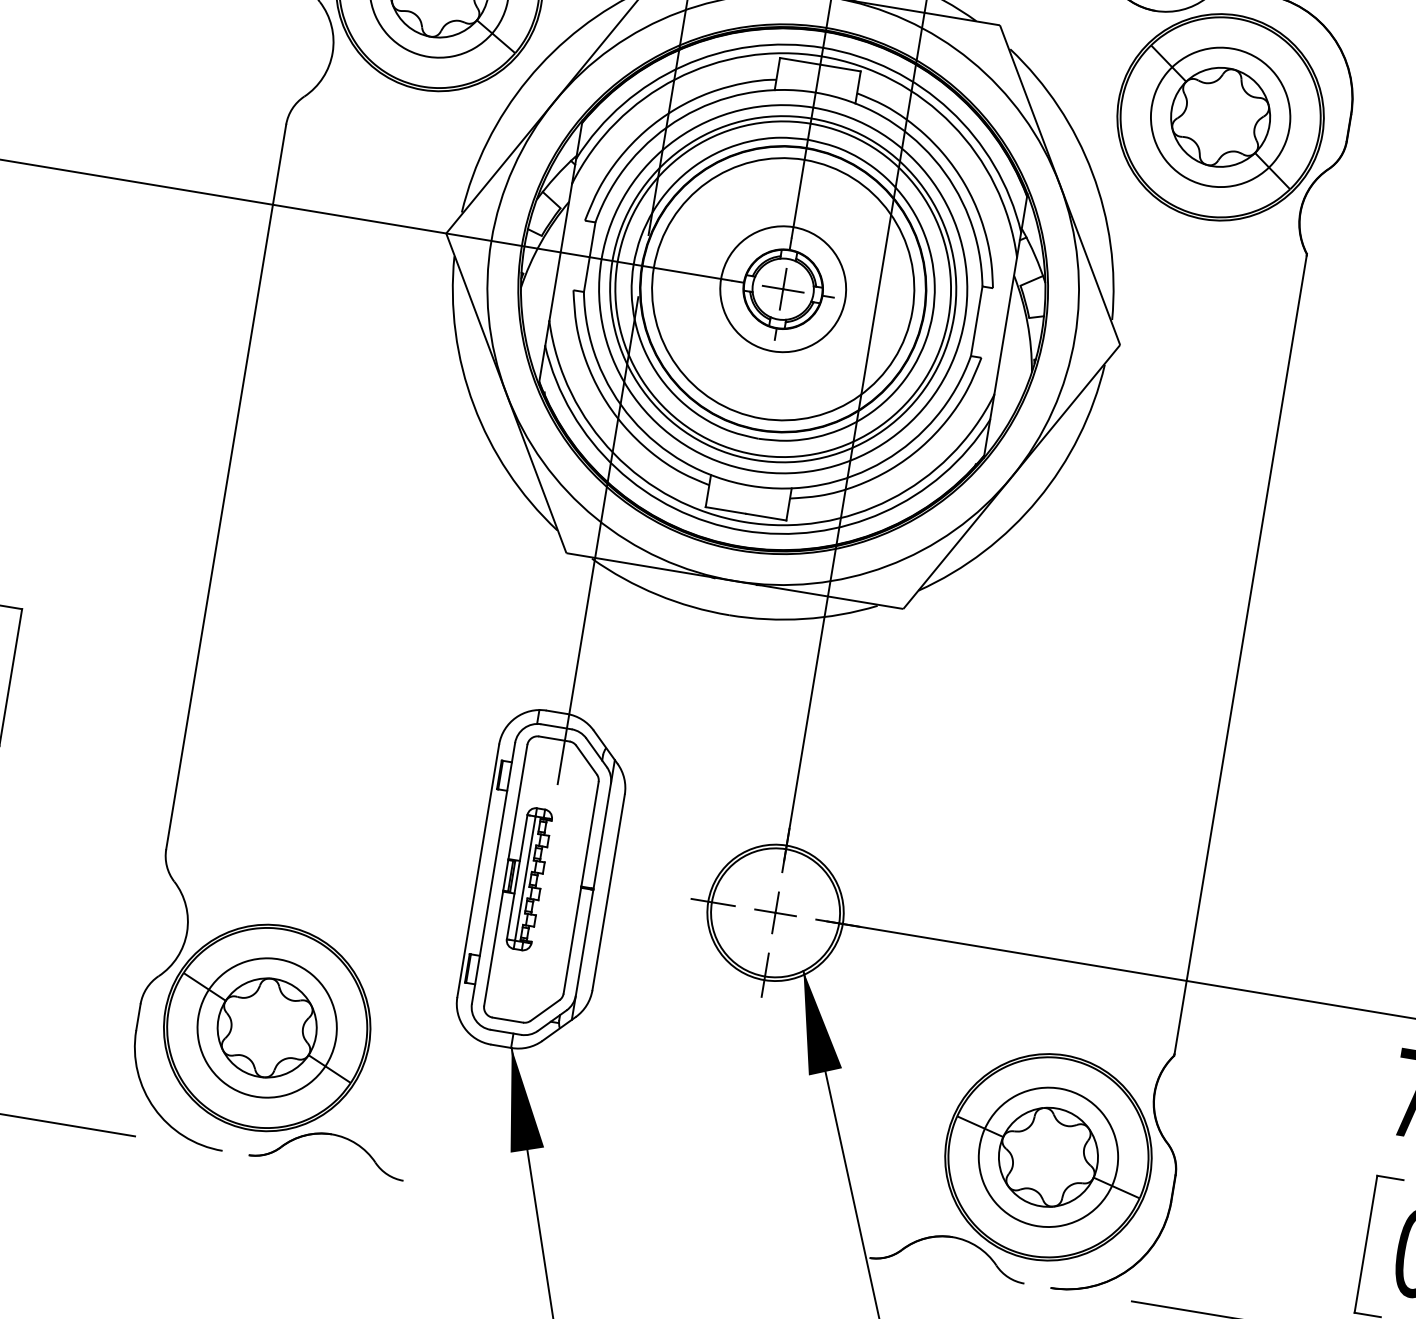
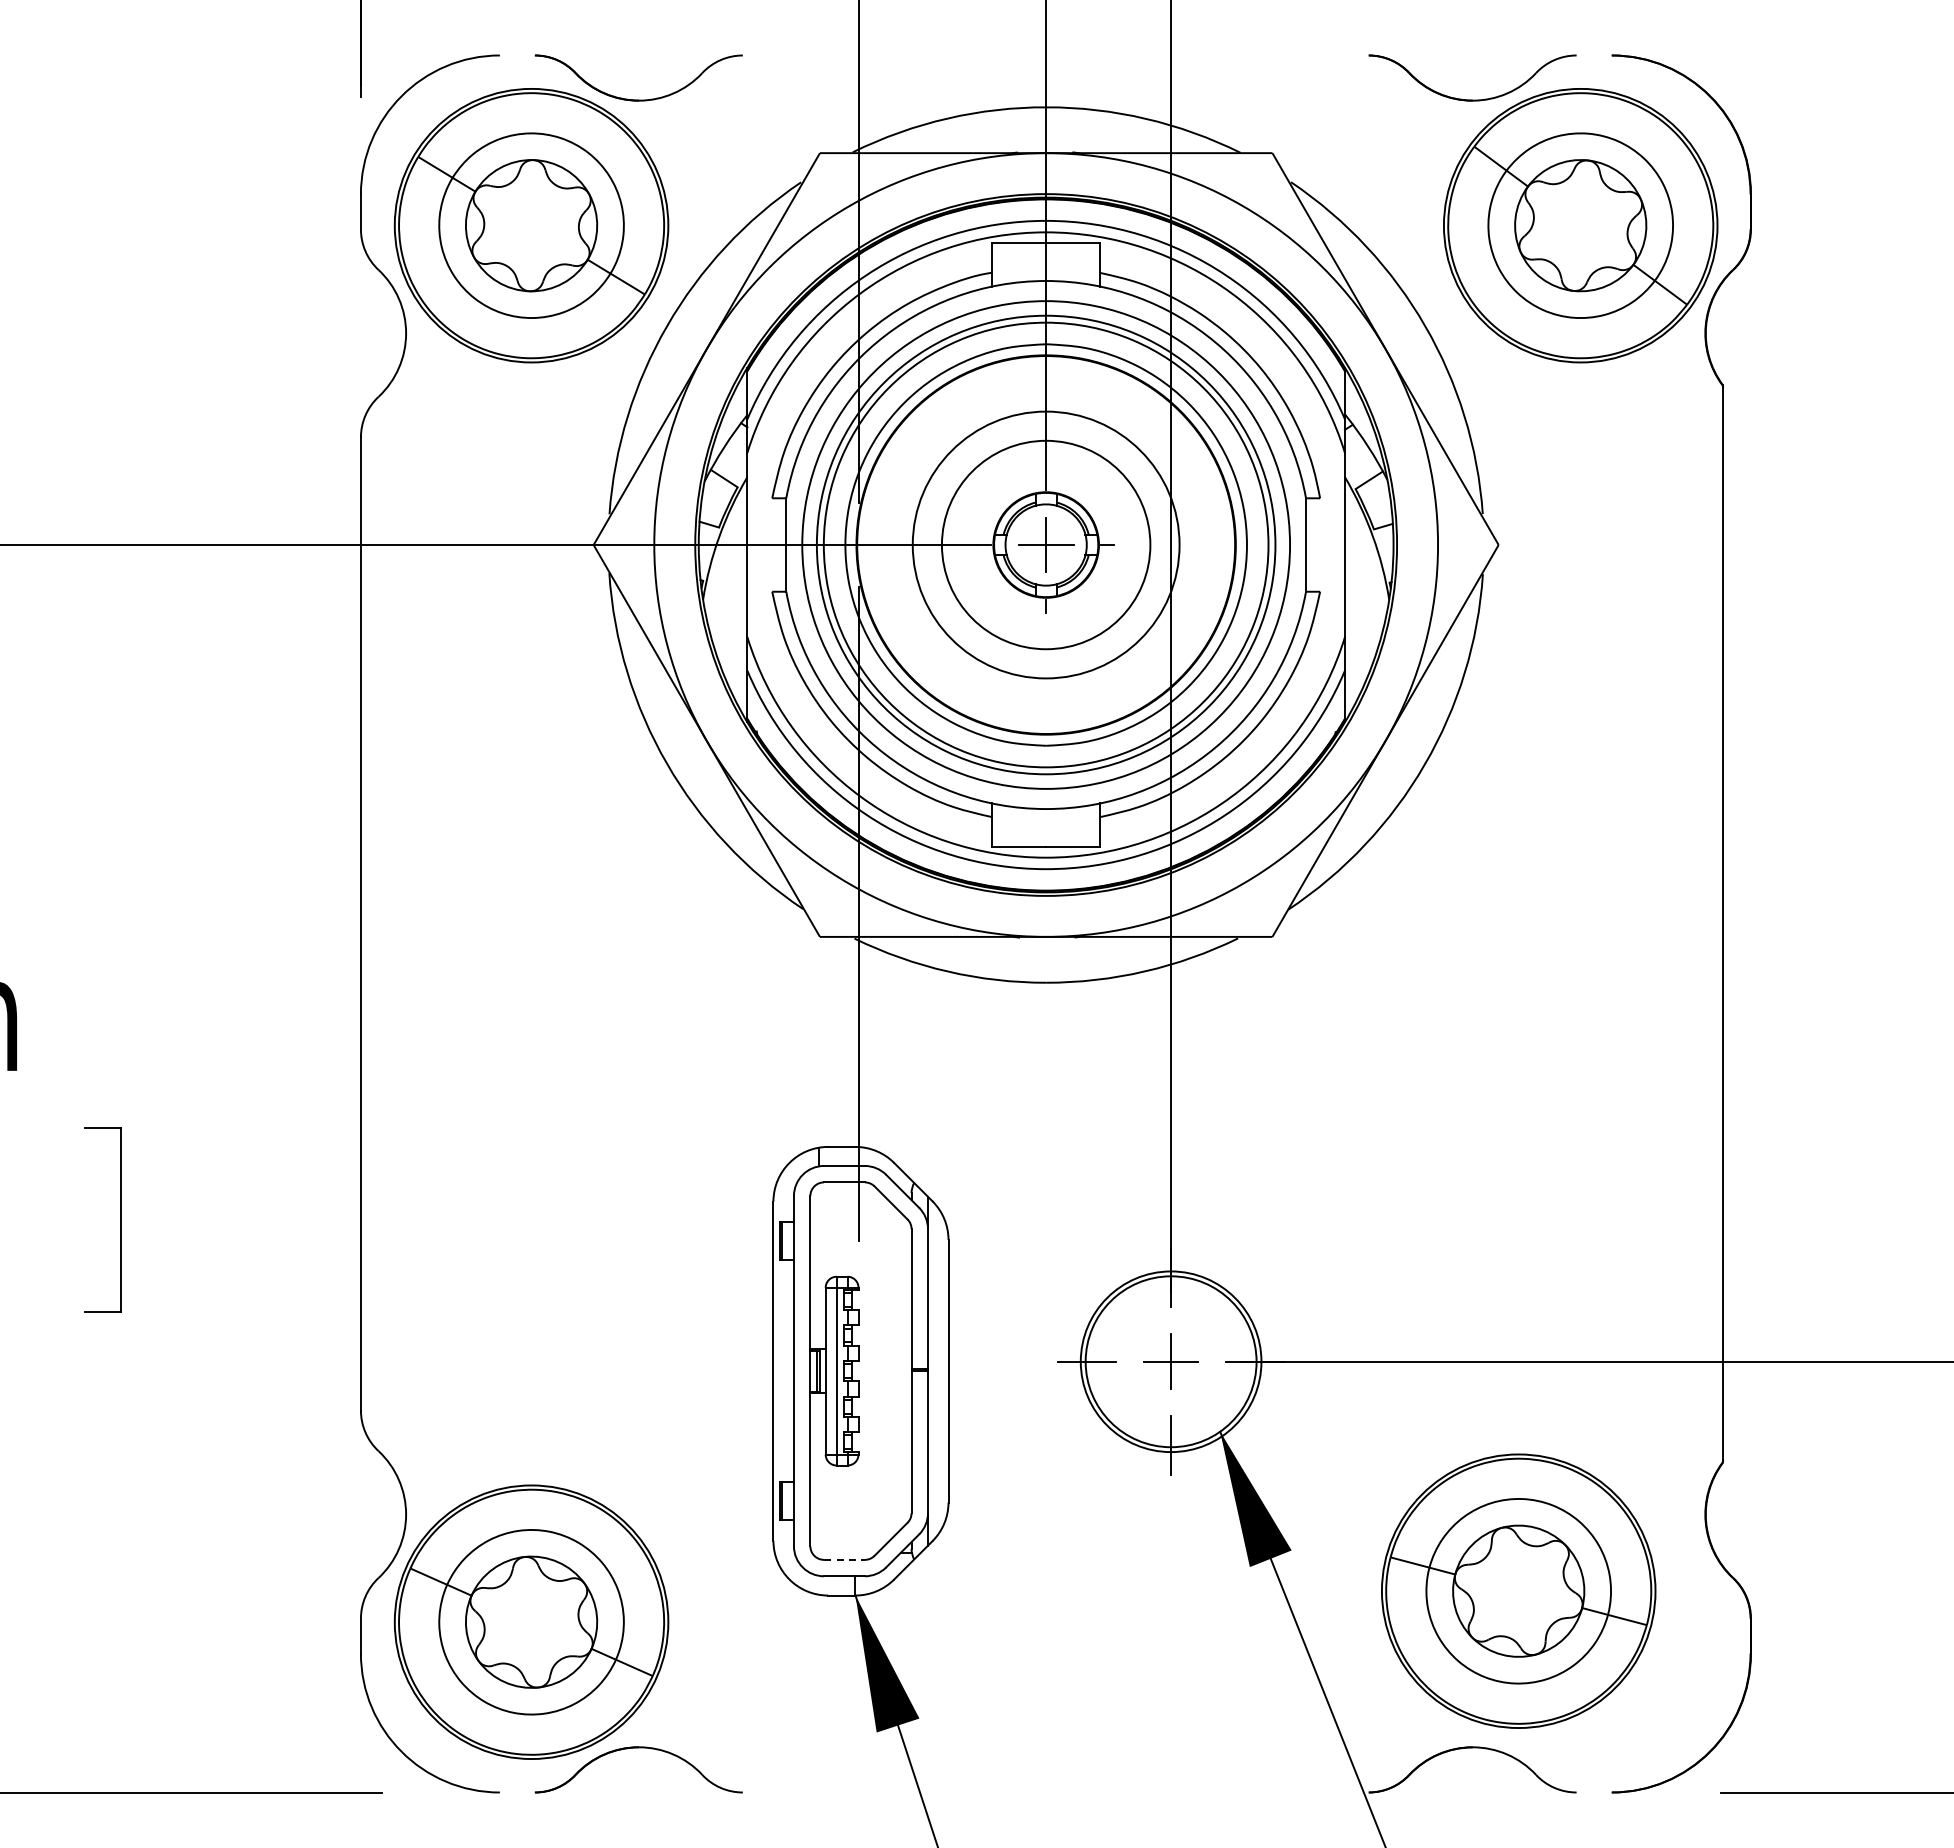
circle: (782, 288) -> (1045, 544), size x0.6
circle: (782, 288) -> (1045, 544), size x1.6
line: (507, 1019) -> (844, 1559), solid -> dashed
part: (1048, 1156) -> (1518, 1590), moved

